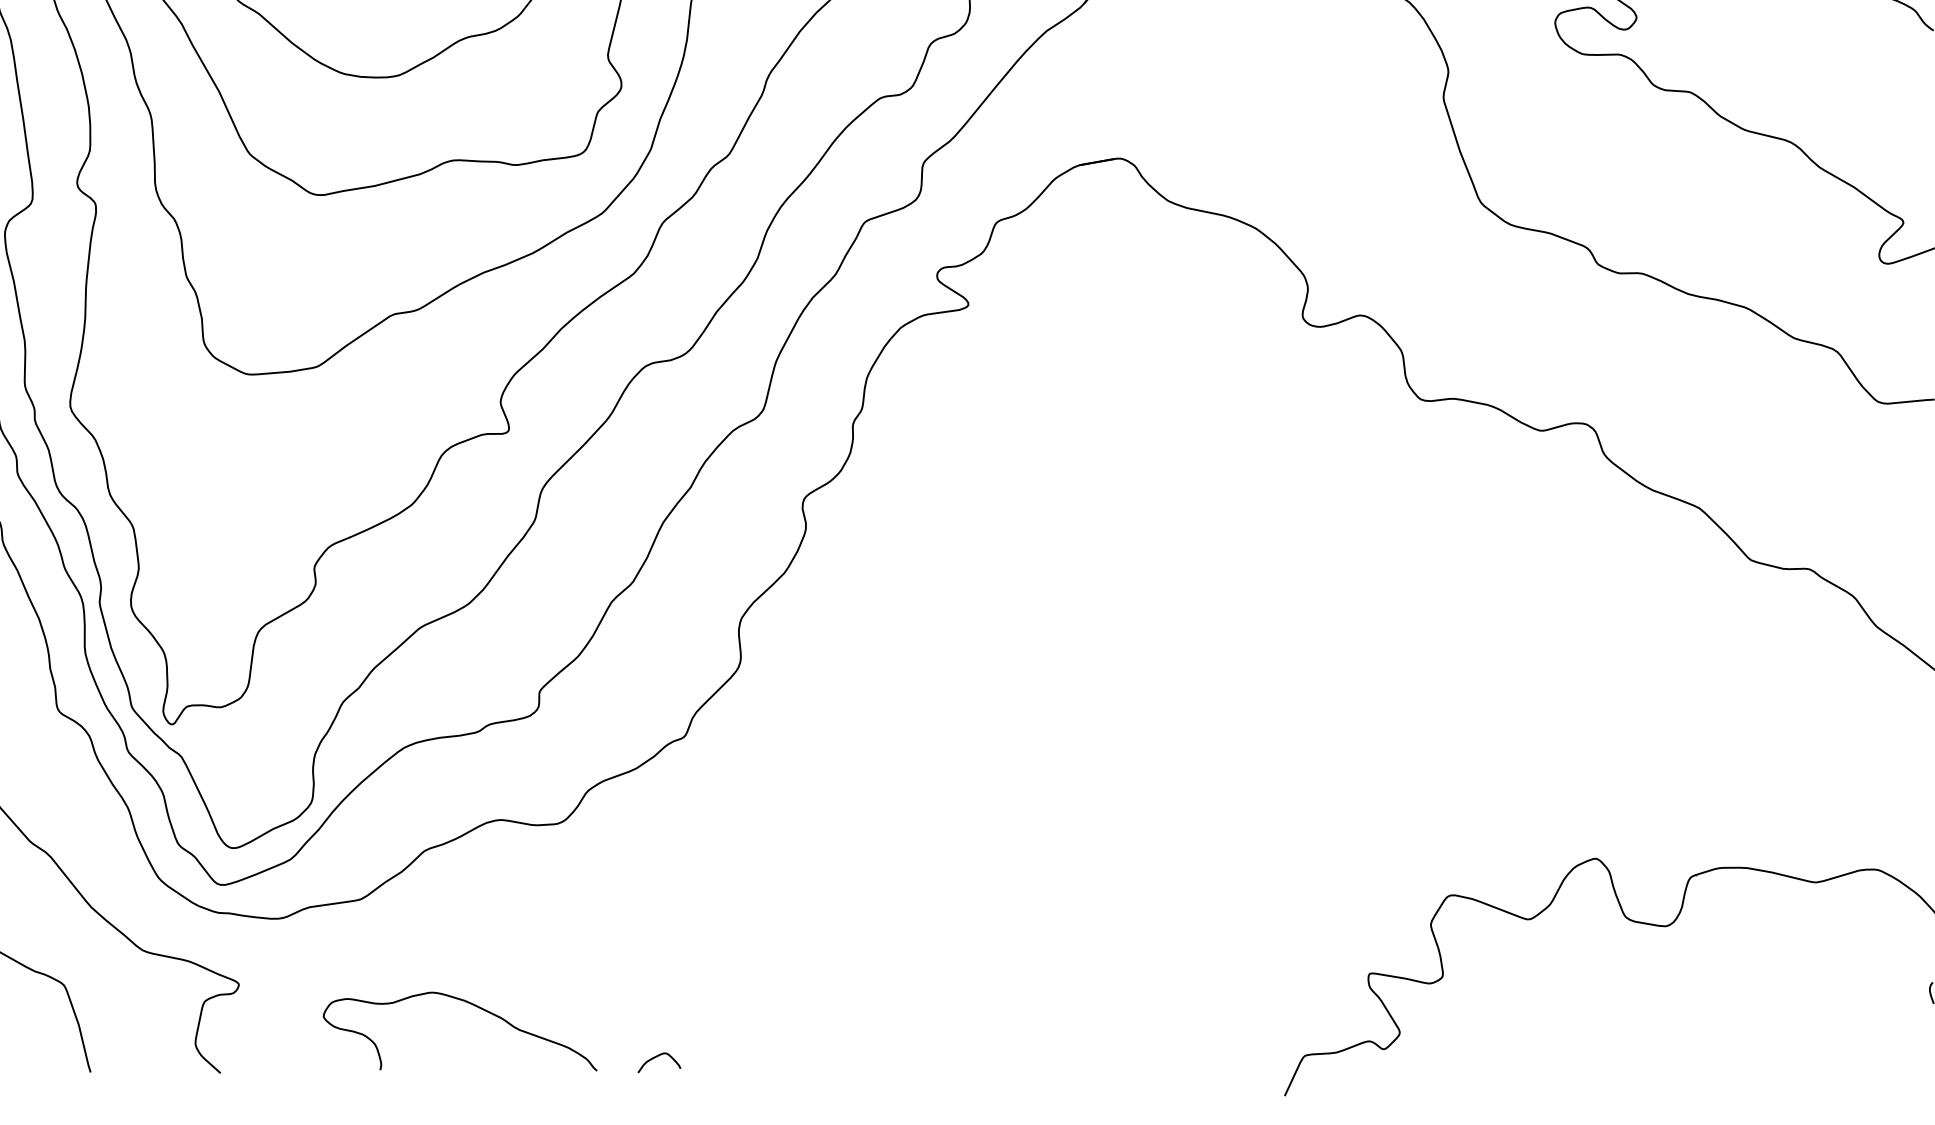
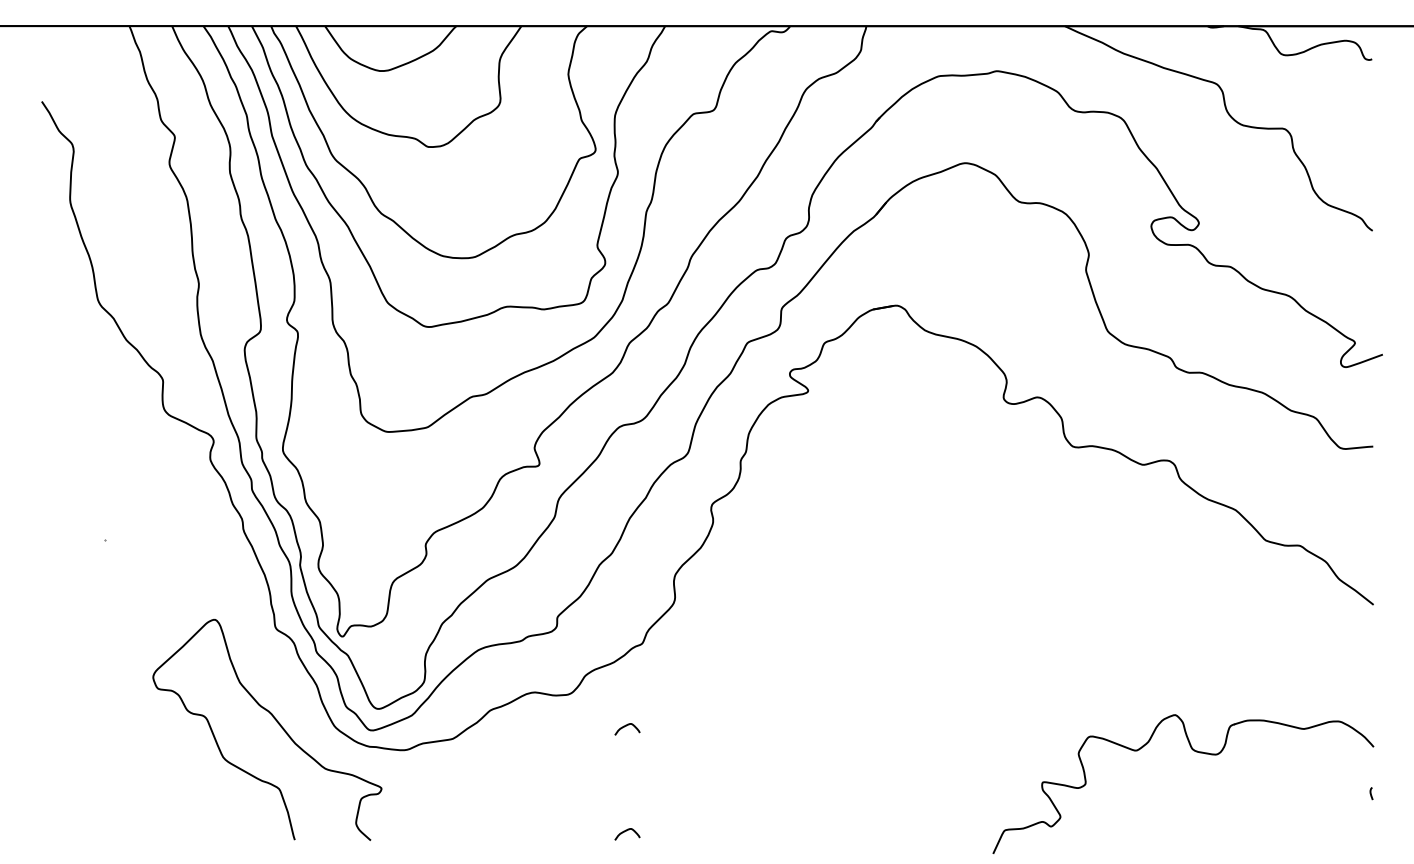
curve: (657, 878) -> (626, 726), added
curve: (473, 1006) -> (518, 801), removed

